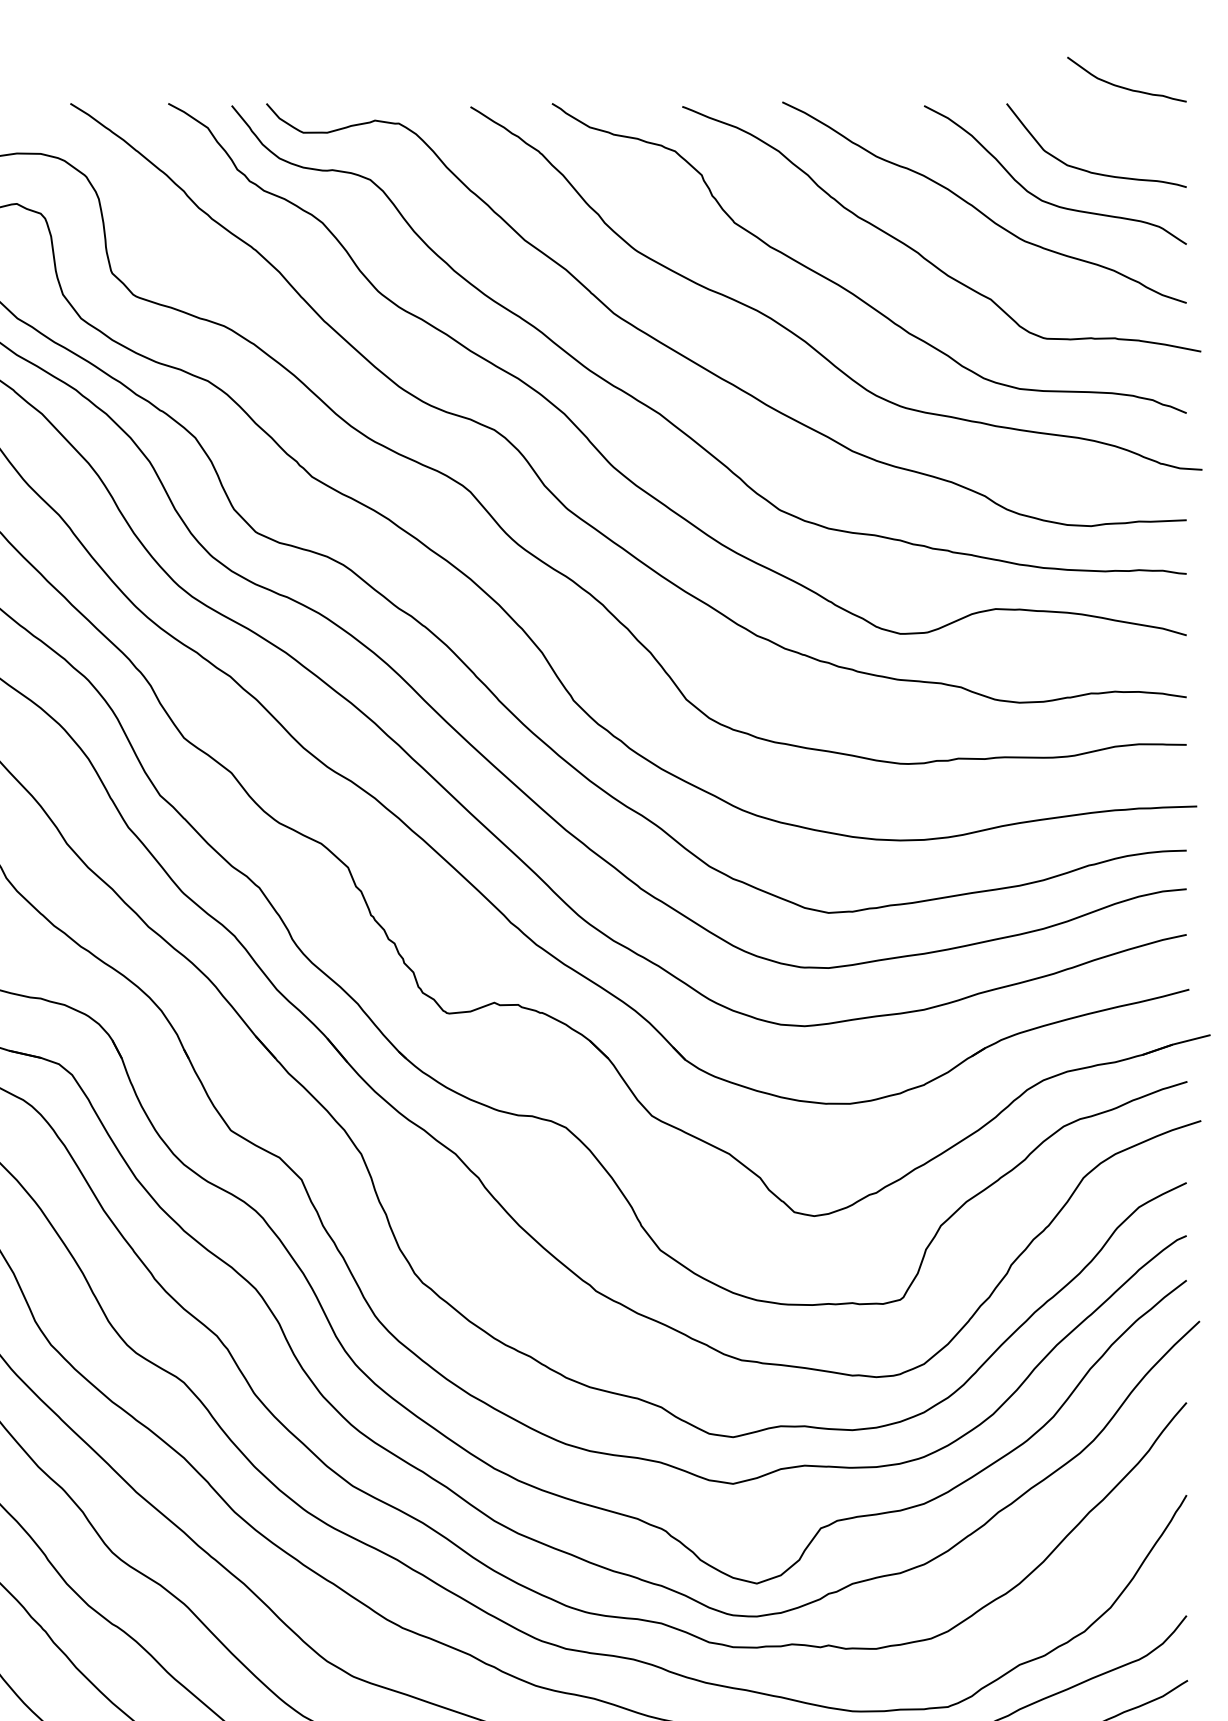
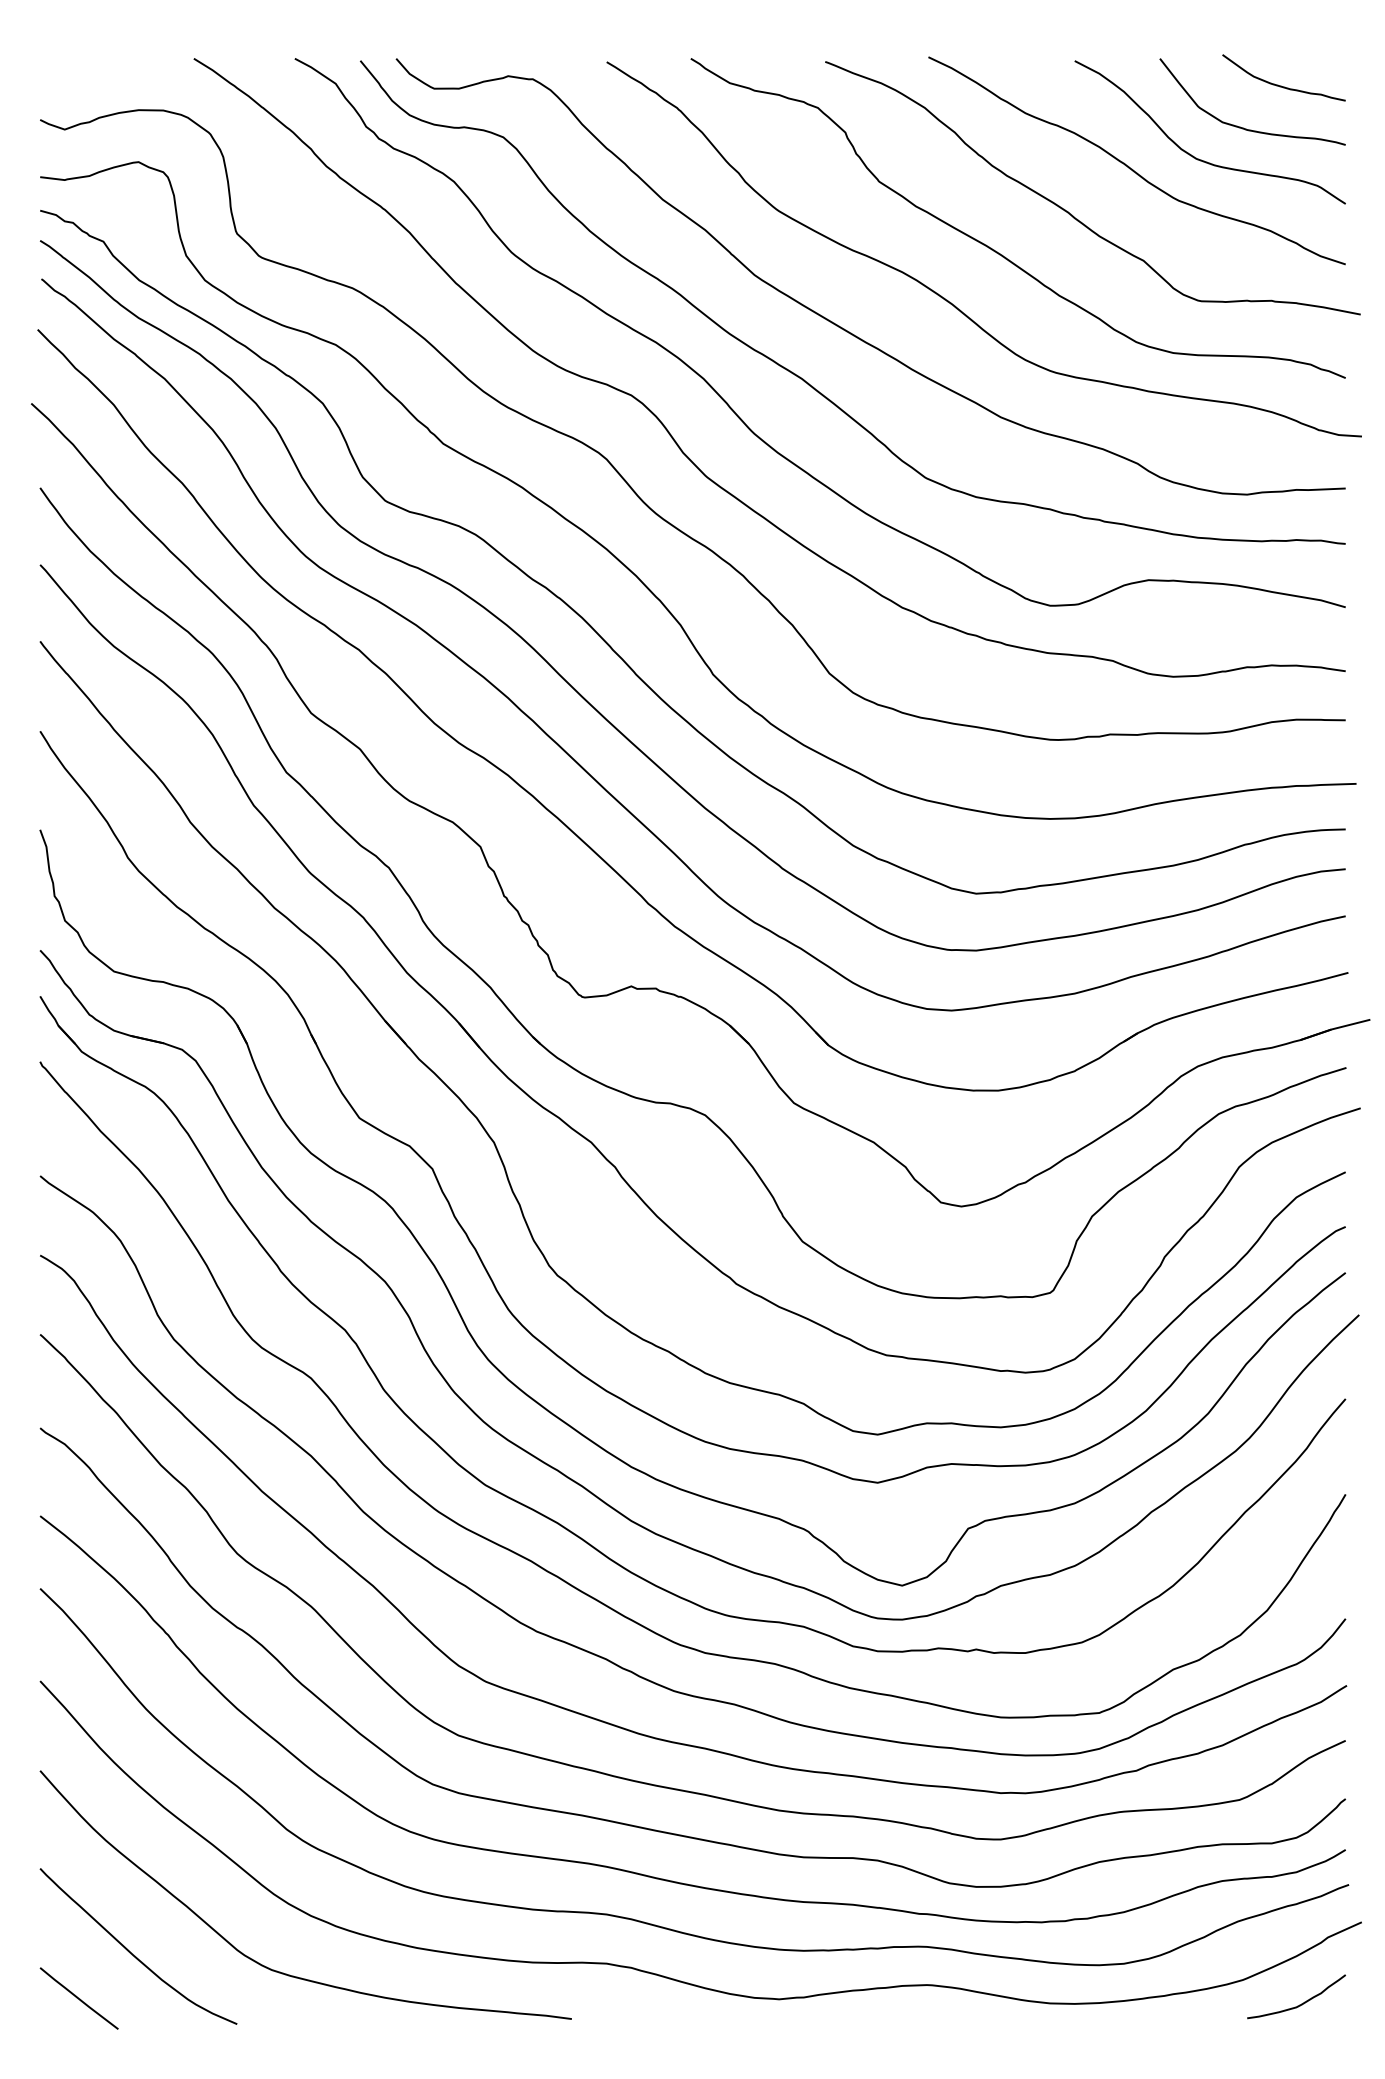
curve: (1124, 86) -> (1281, 85), moved

